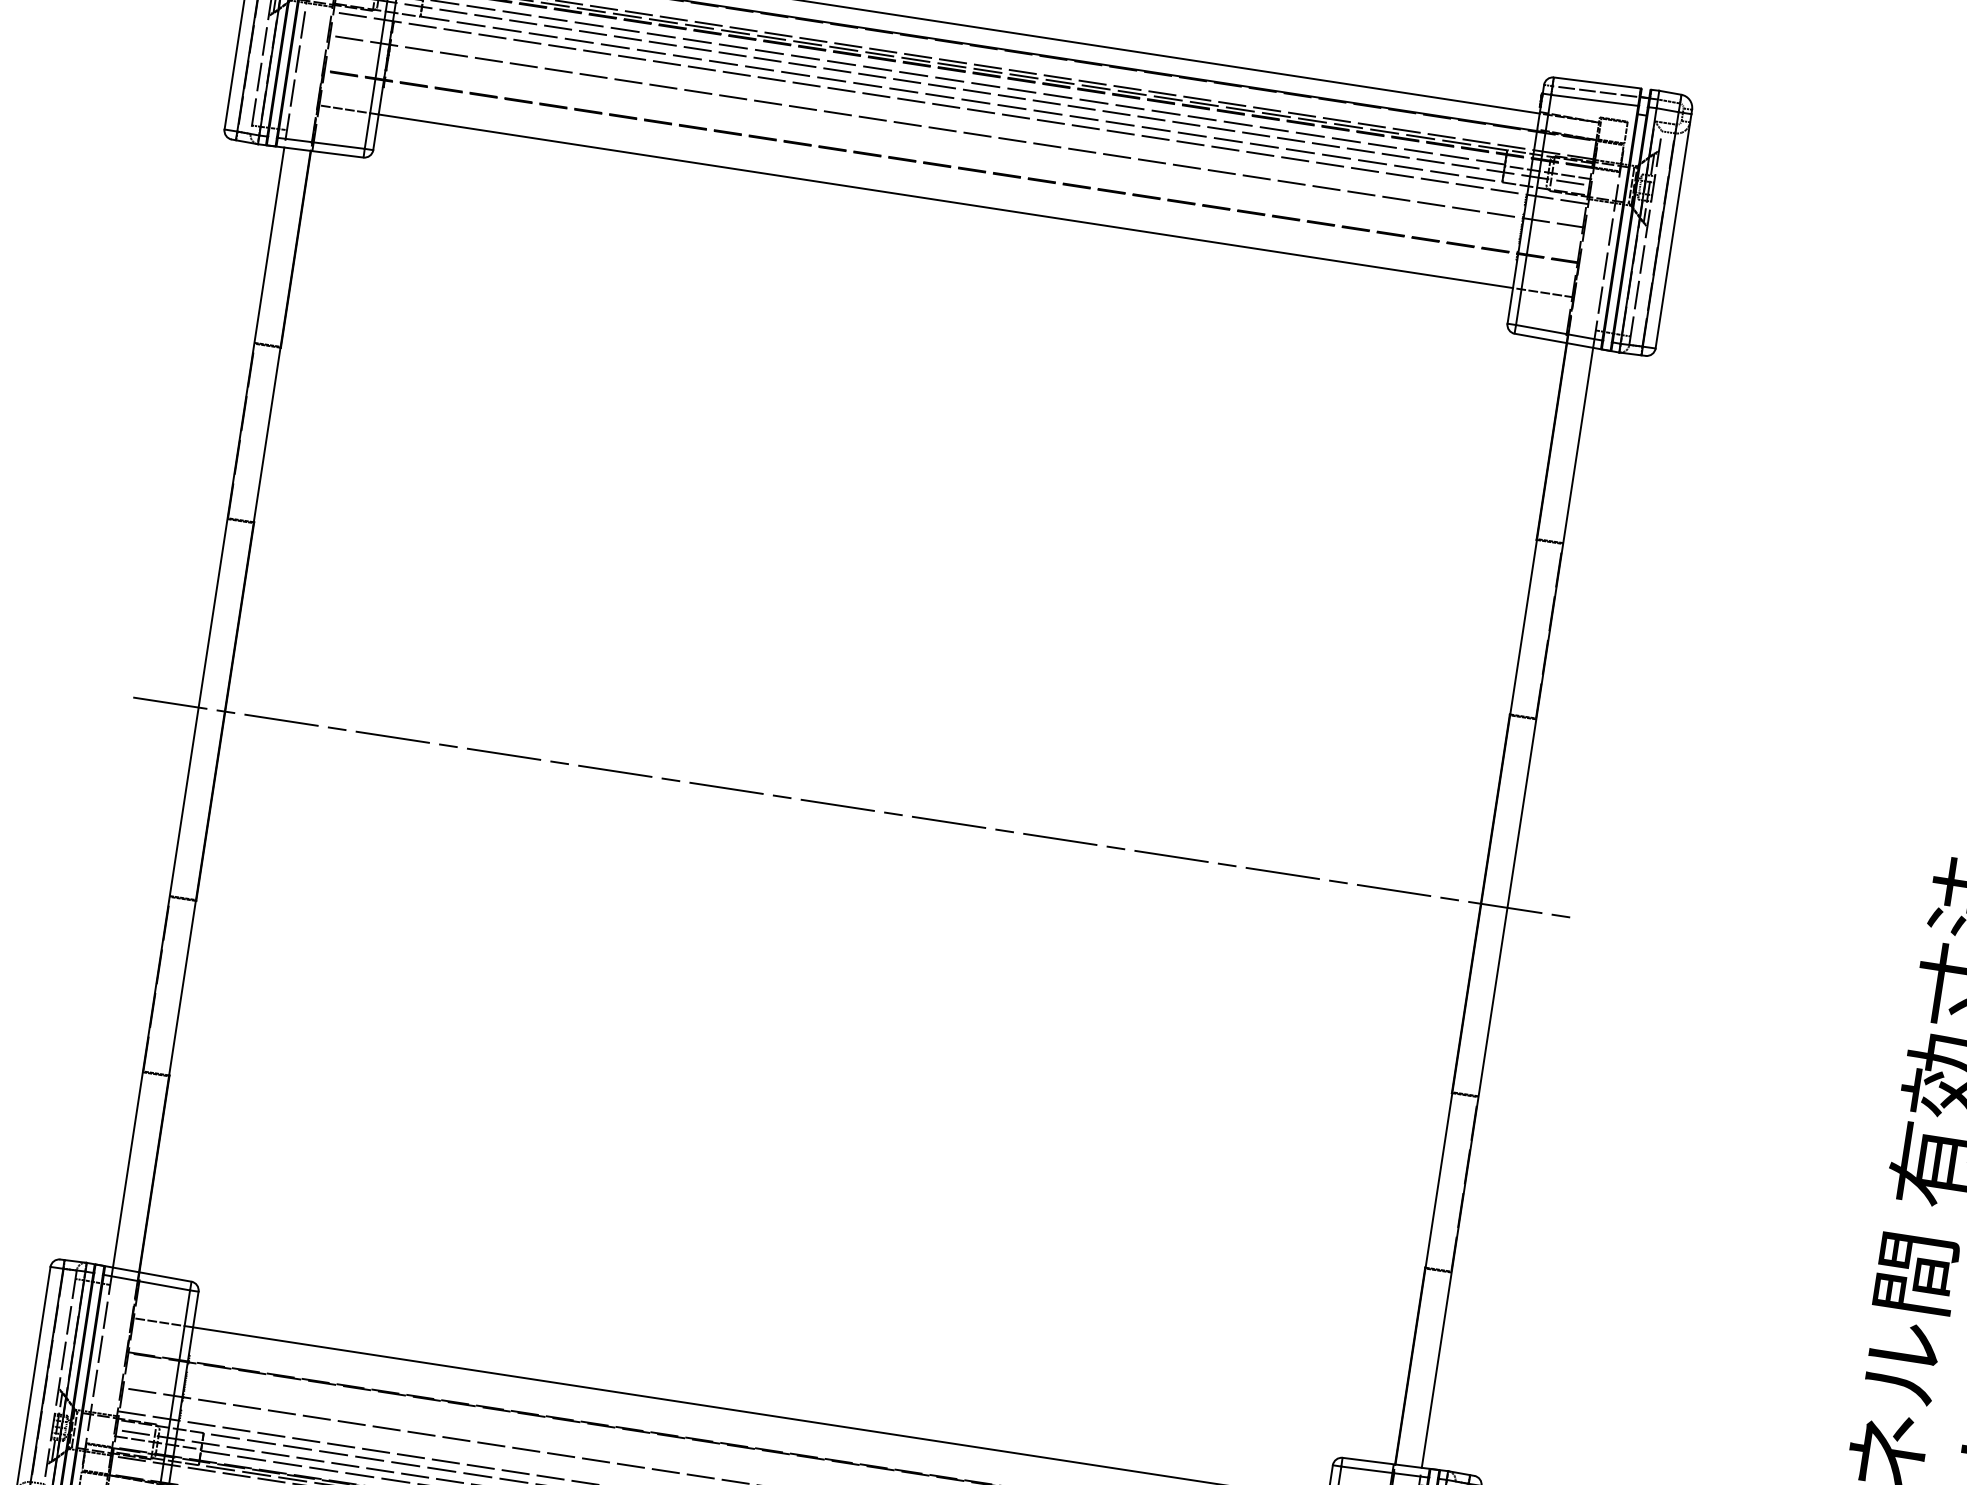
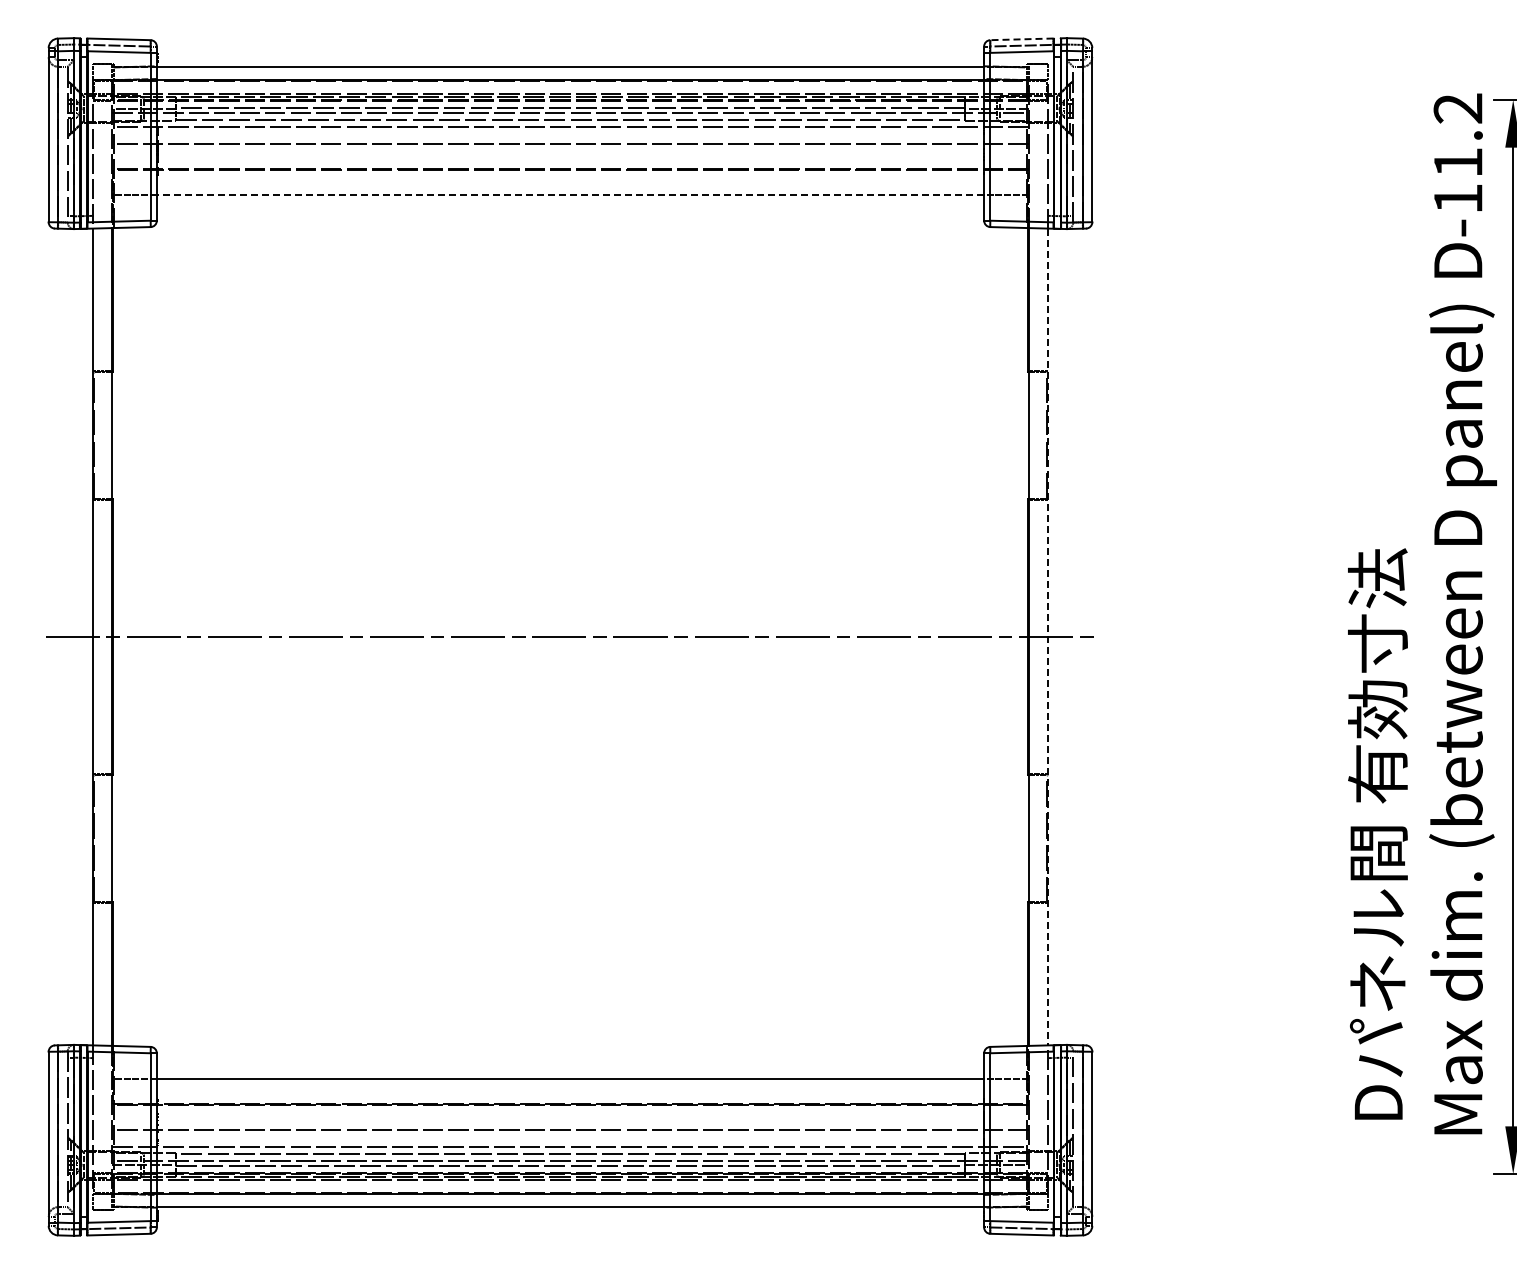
line: (1596, 83) -> (1021, 39), solid -> dashed
line: (945, 200) -> (570, 194), solid -> dashed
line: (1506, 908) -> (1047, 637), solid -> dashed

